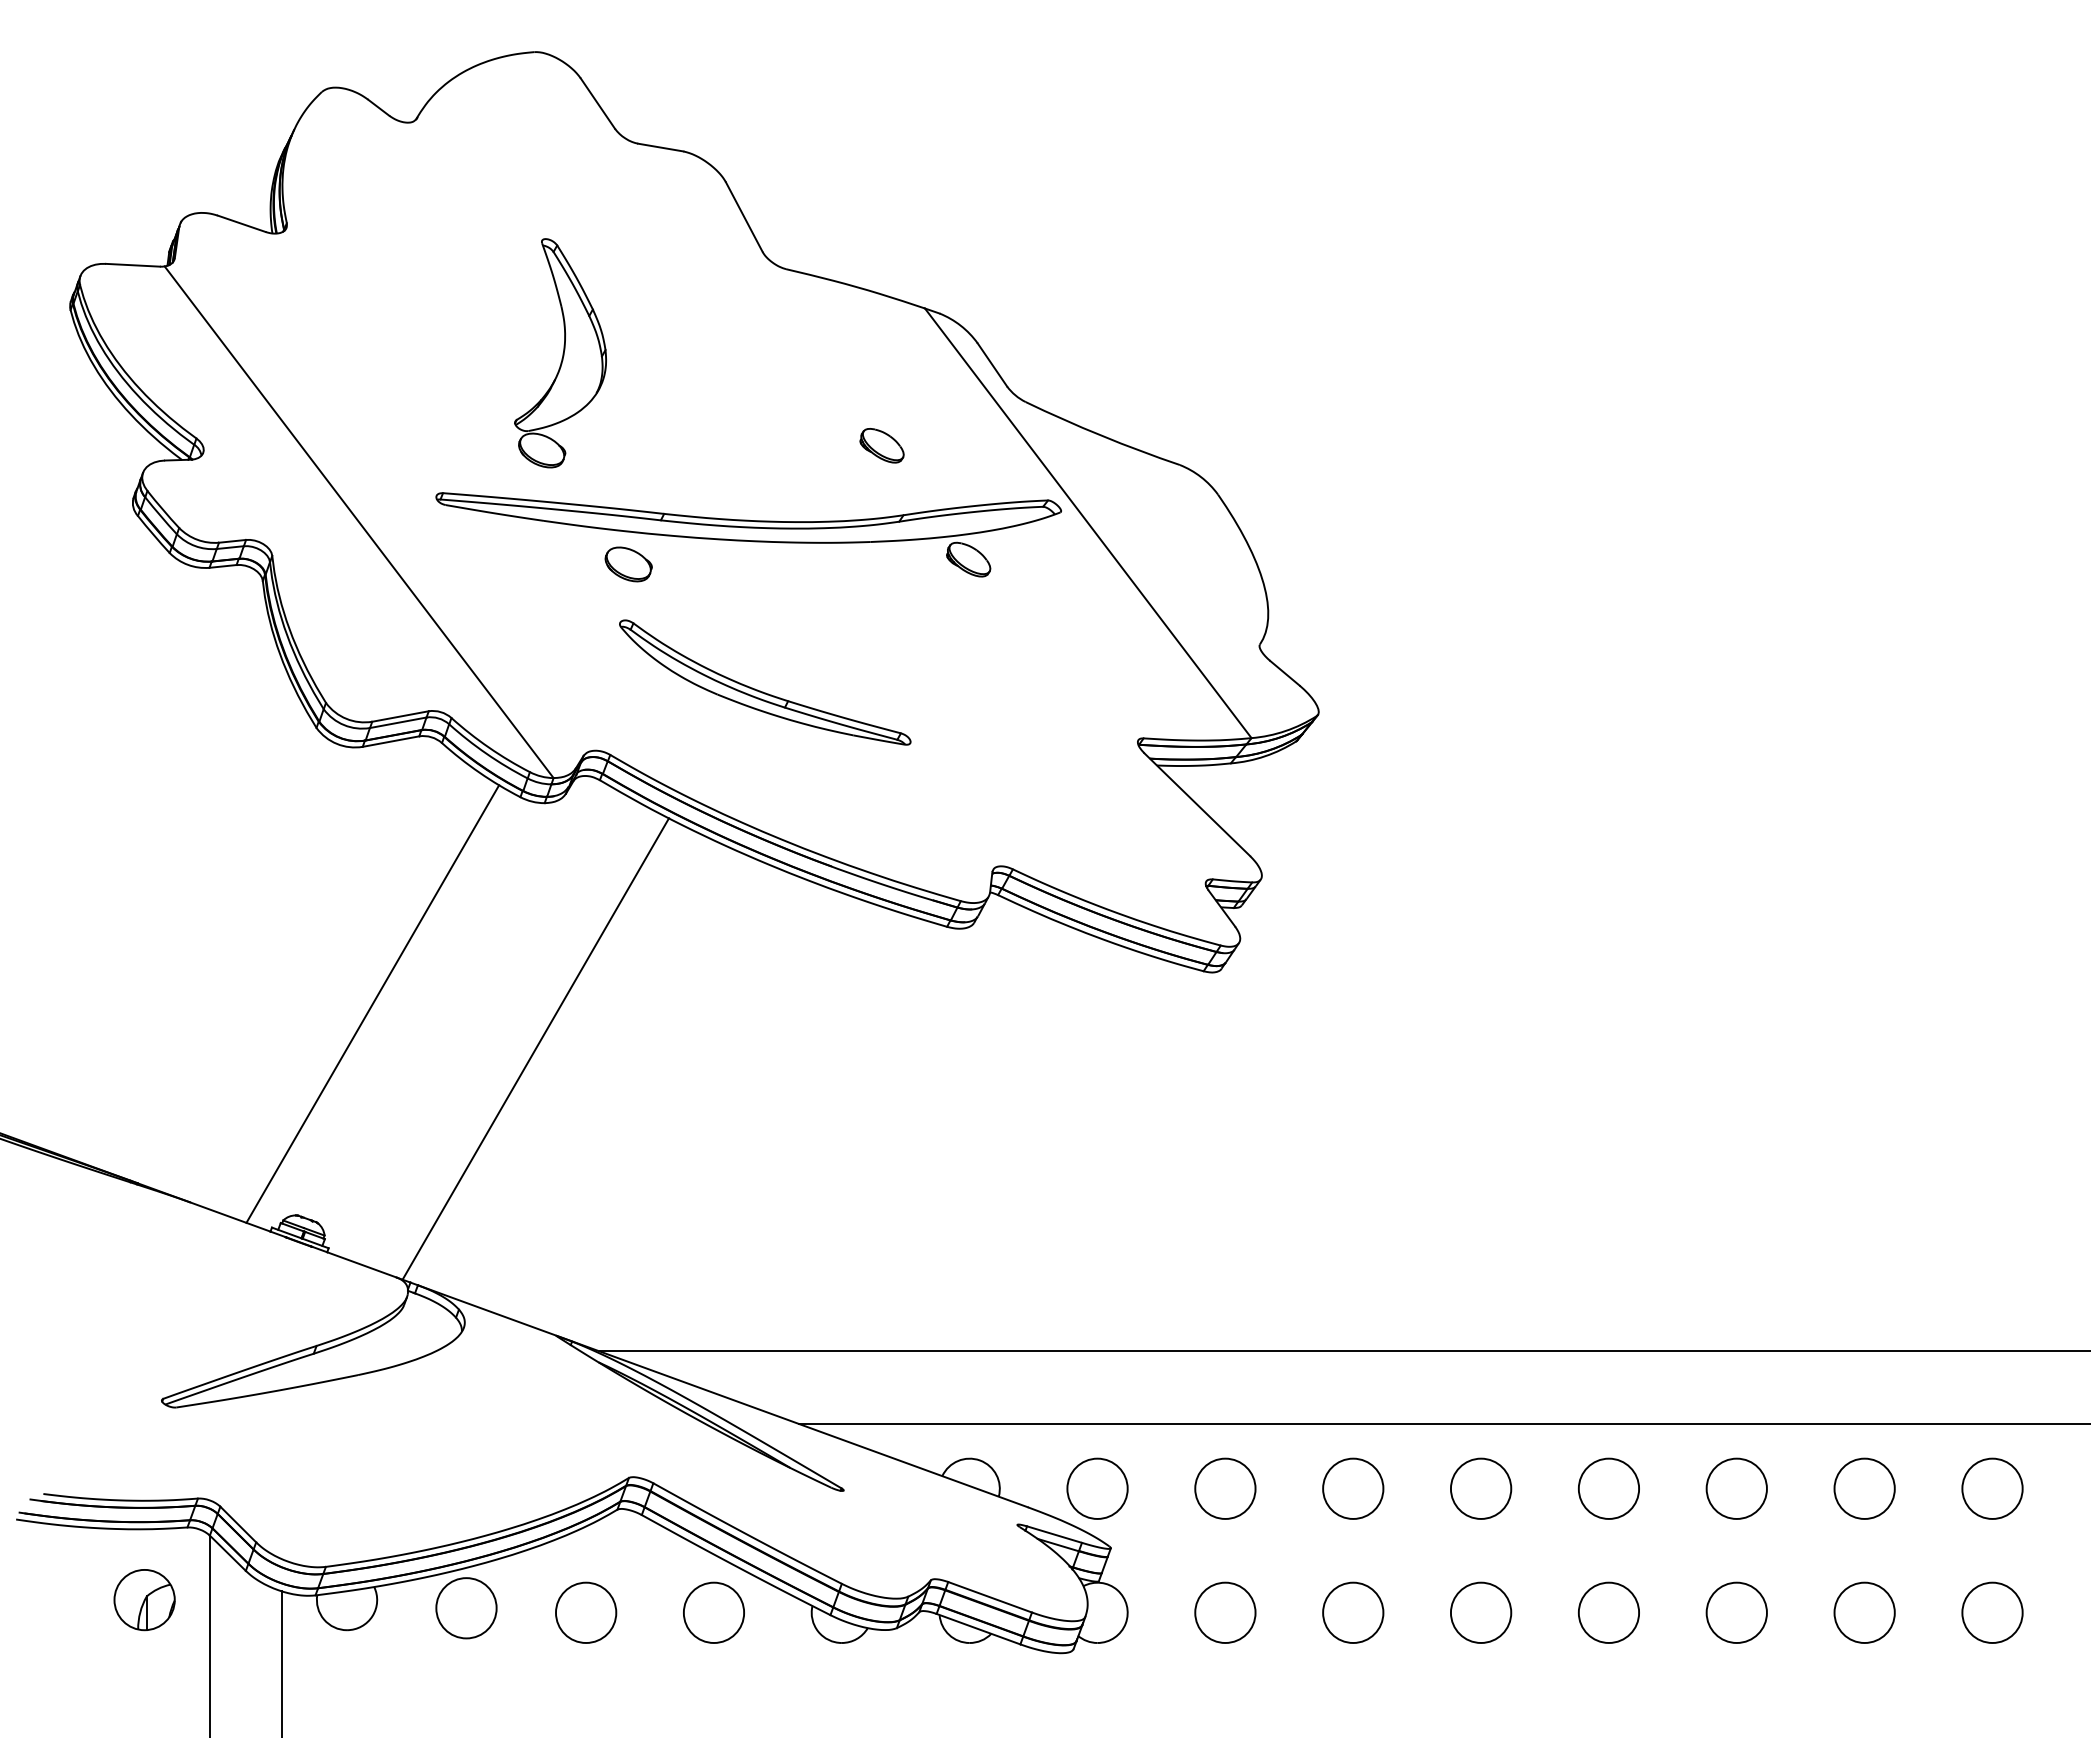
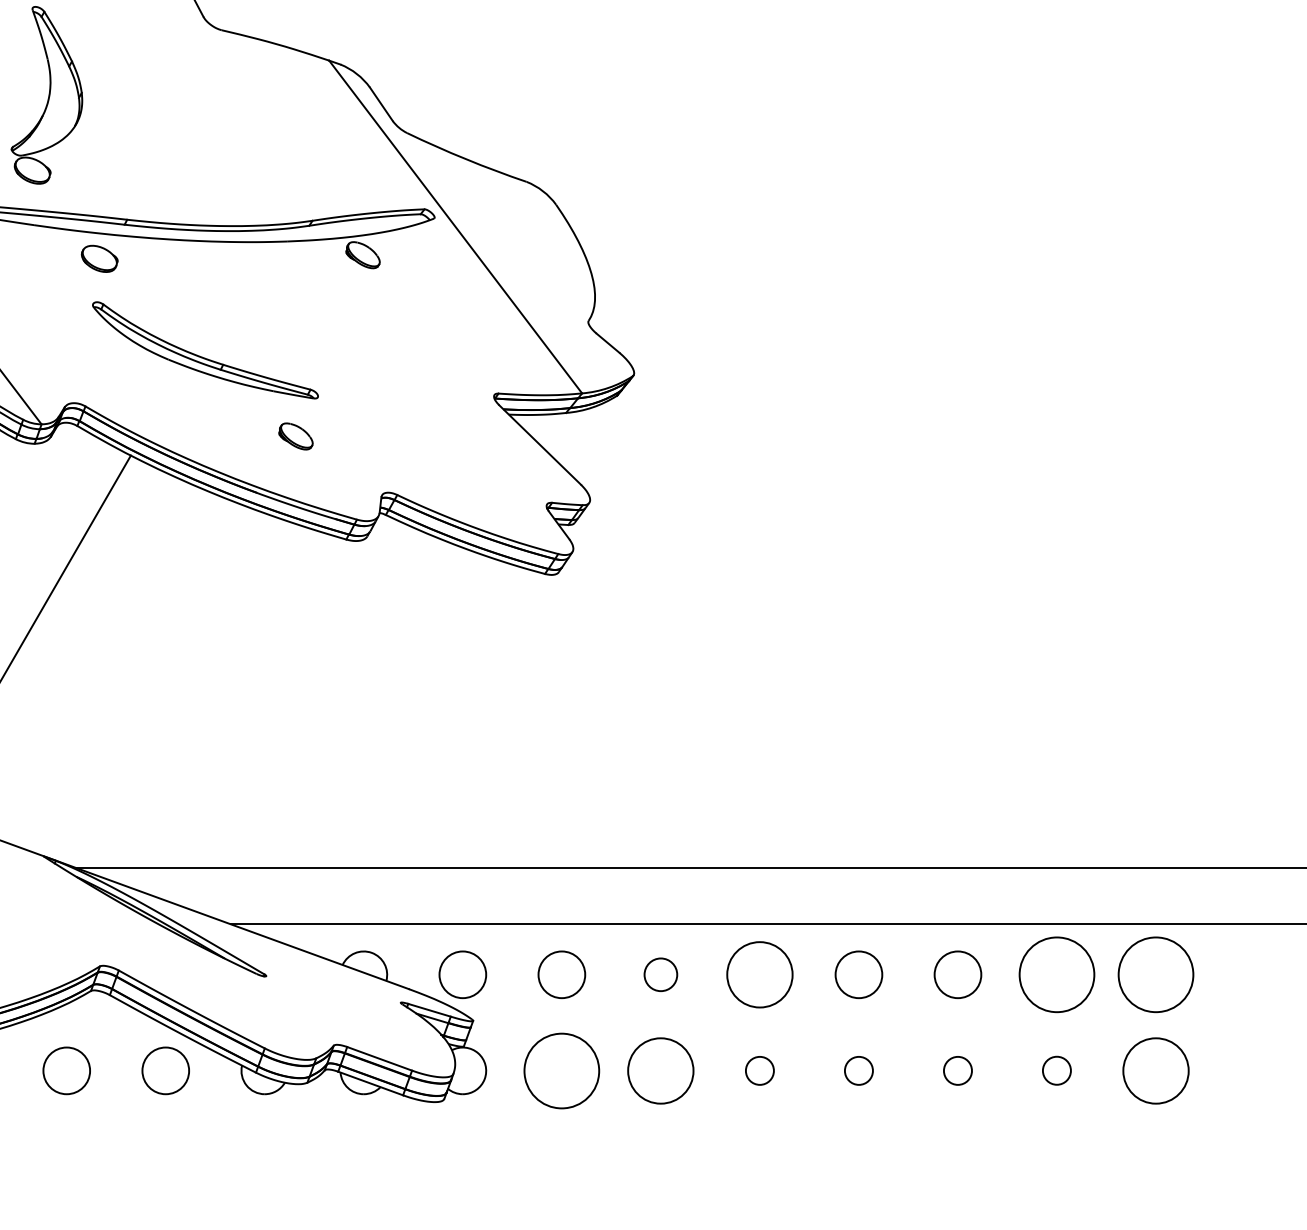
part: (881, 445) -> (295, 436), moved
circle: (1353, 1488) -> (661, 974), size x0.7
circle: (1480, 1488) -> (759, 974), size x1.4
circle: (1864, 1488) -> (1056, 974), size x1.6
circle: (1992, 1488) -> (1156, 974), size x1.6
circle: (1225, 1612) -> (561, 1070), size x1.6
circle: (1353, 1612) -> (661, 1070), size x1.4
circle: (1480, 1612) -> (759, 1070), size x0.6
circle: (1608, 1612) -> (858, 1070), size x0.6
circle: (1736, 1612) -> (957, 1070), size x0.6
circle: (1864, 1612) -> (1056, 1070), size x0.6
circle: (1992, 1612) -> (1156, 1070), size x1.4

